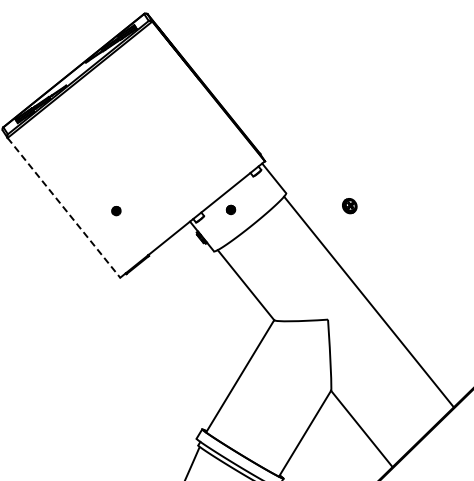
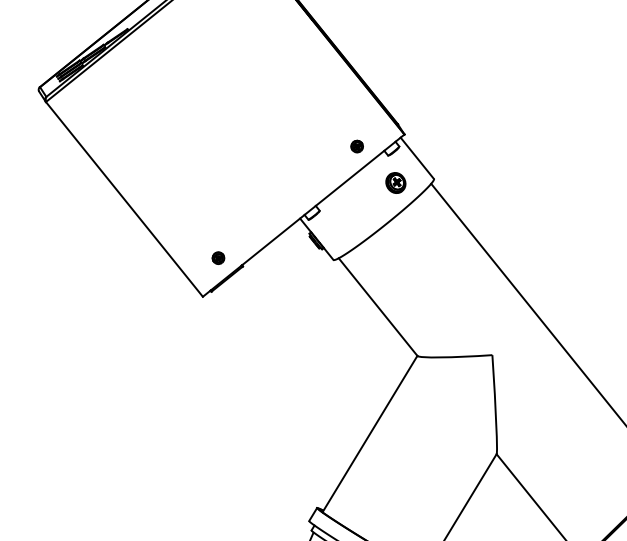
part: (349, 206) -> (395, 183), moved
line: (63, 207) -> (123, 198), dashed -> solid
part: (230, 209) -> (356, 145), moved
part: (116, 211) -> (218, 258), moved

